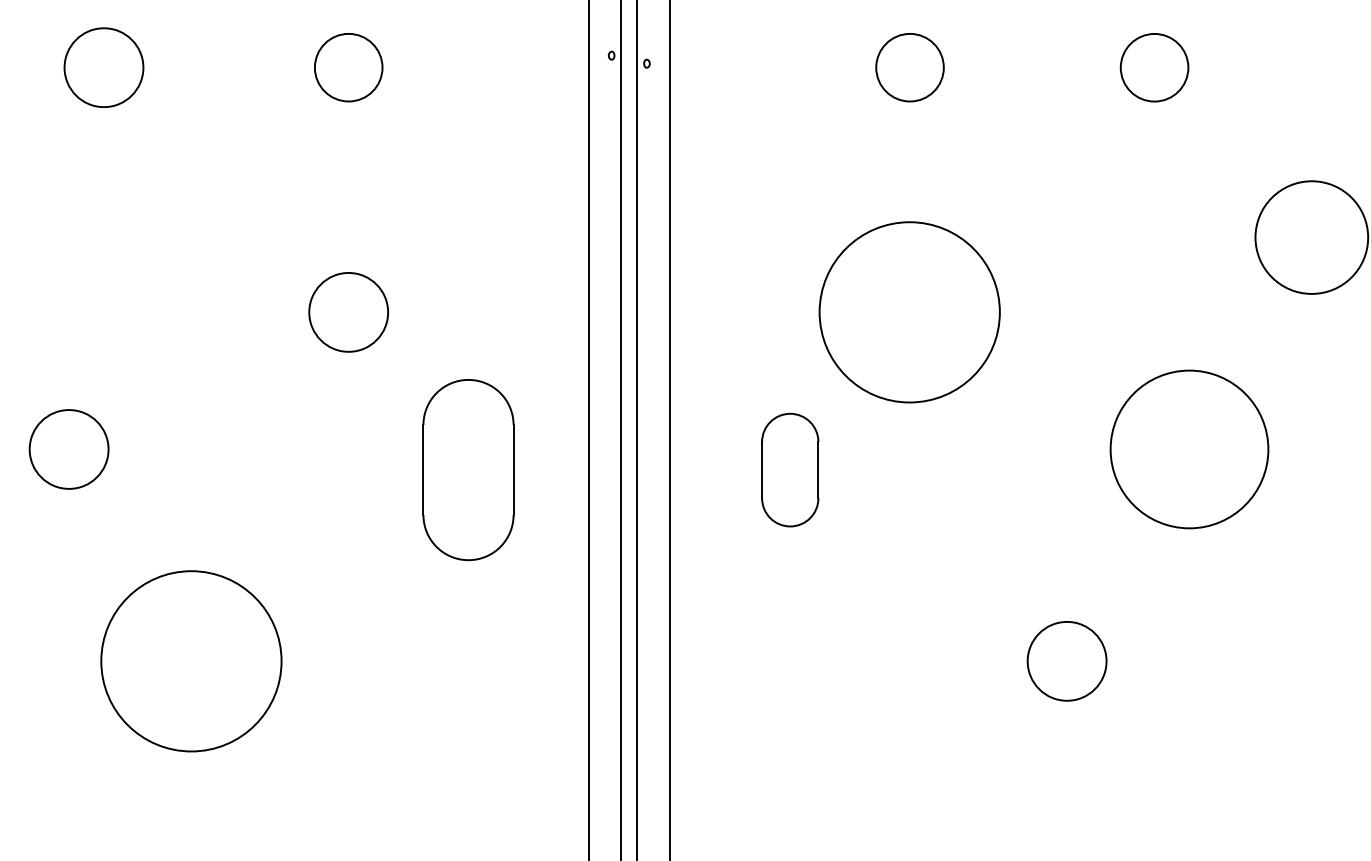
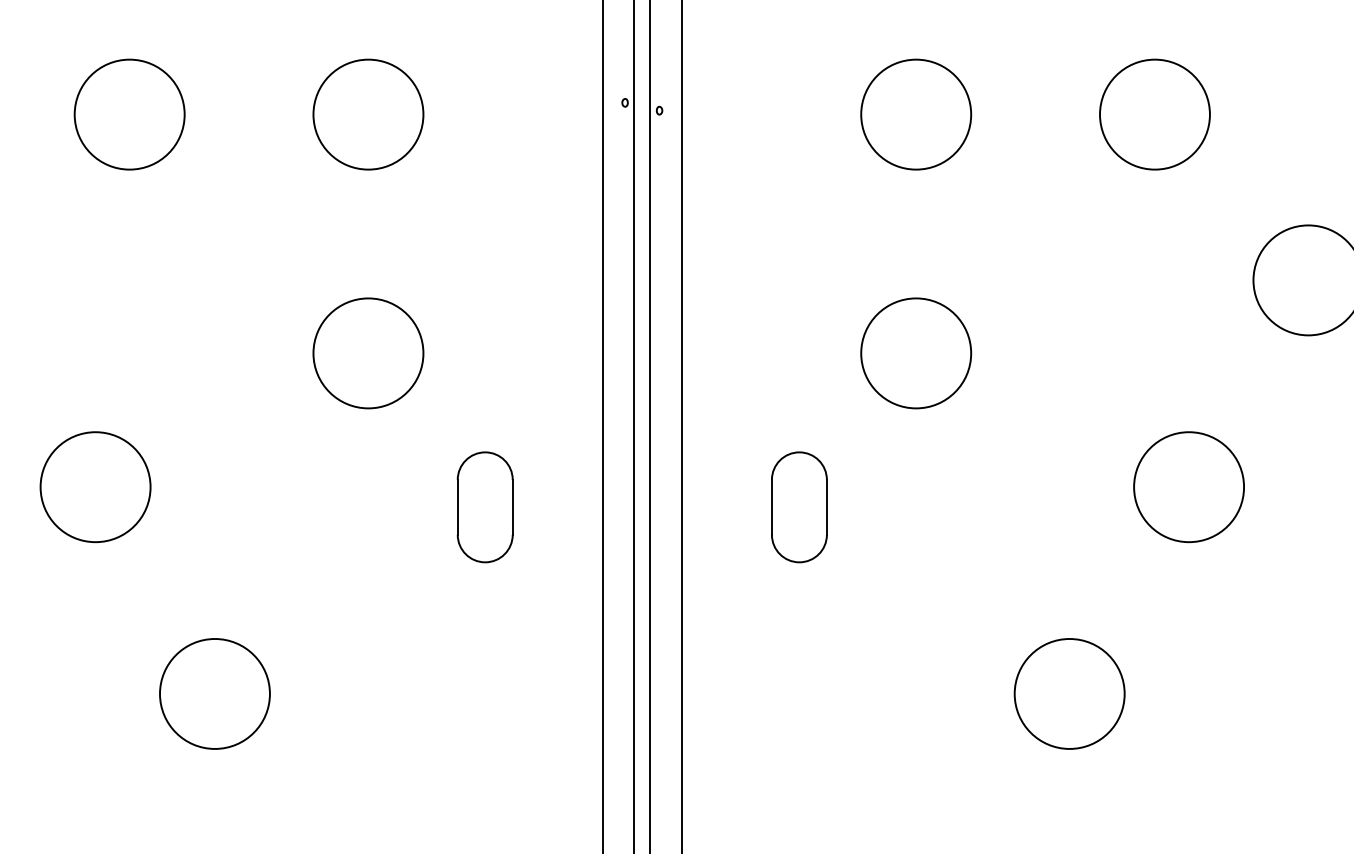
circle: (103, 67) -> (129, 114), size x1.43
circle: (348, 67) -> (368, 114), size x1.67
circle: (910, 67) -> (916, 114), size x1.67
circle: (1154, 67) -> (1154, 114), size x1.67
circle: (348, 312) -> (368, 353), size x1.43
circle: (910, 312) -> (916, 353), size x0.62
circle: (69, 449) -> (95, 487), size x1.43
circle: (1189, 449) -> (1189, 487), size x0.71
part: (467, 470) -> (484, 507), size x0.62
circle: (190, 660) -> (214, 693), size x0.62
circle: (1066, 660) -> (1069, 693), size x1.43

